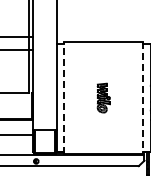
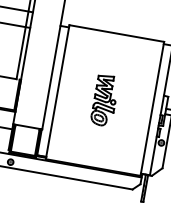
part: (103, 97) -> (104, 99), size x1.43
line: (64, 98) -> (57, 92), dashed -> solid
line: (143, 98) -> (152, 109), dashed -> solid

